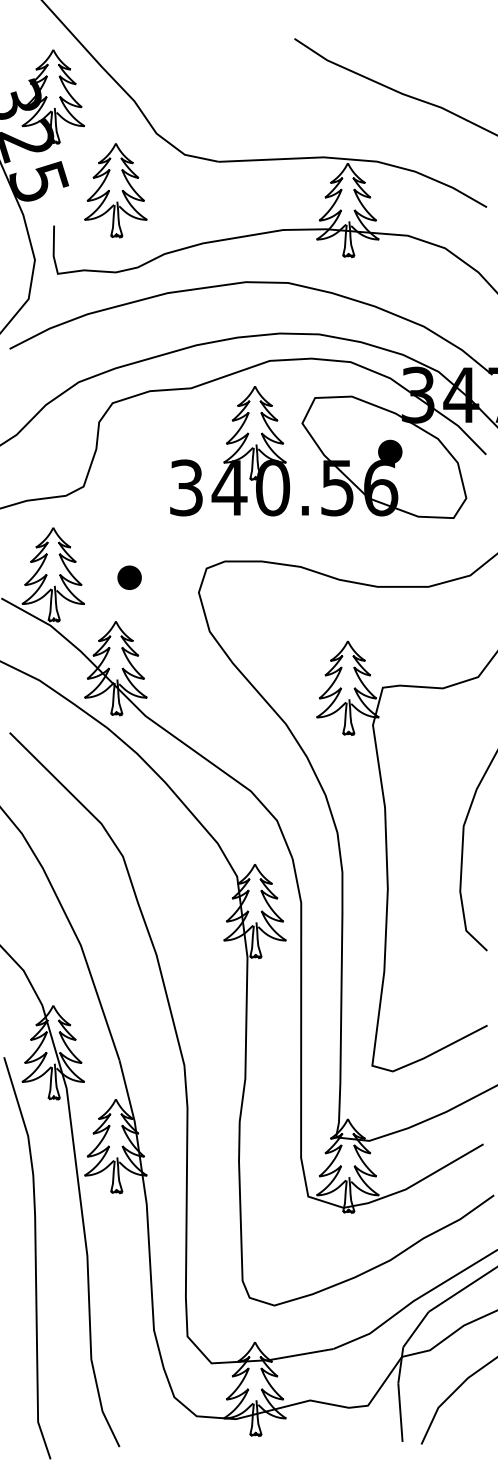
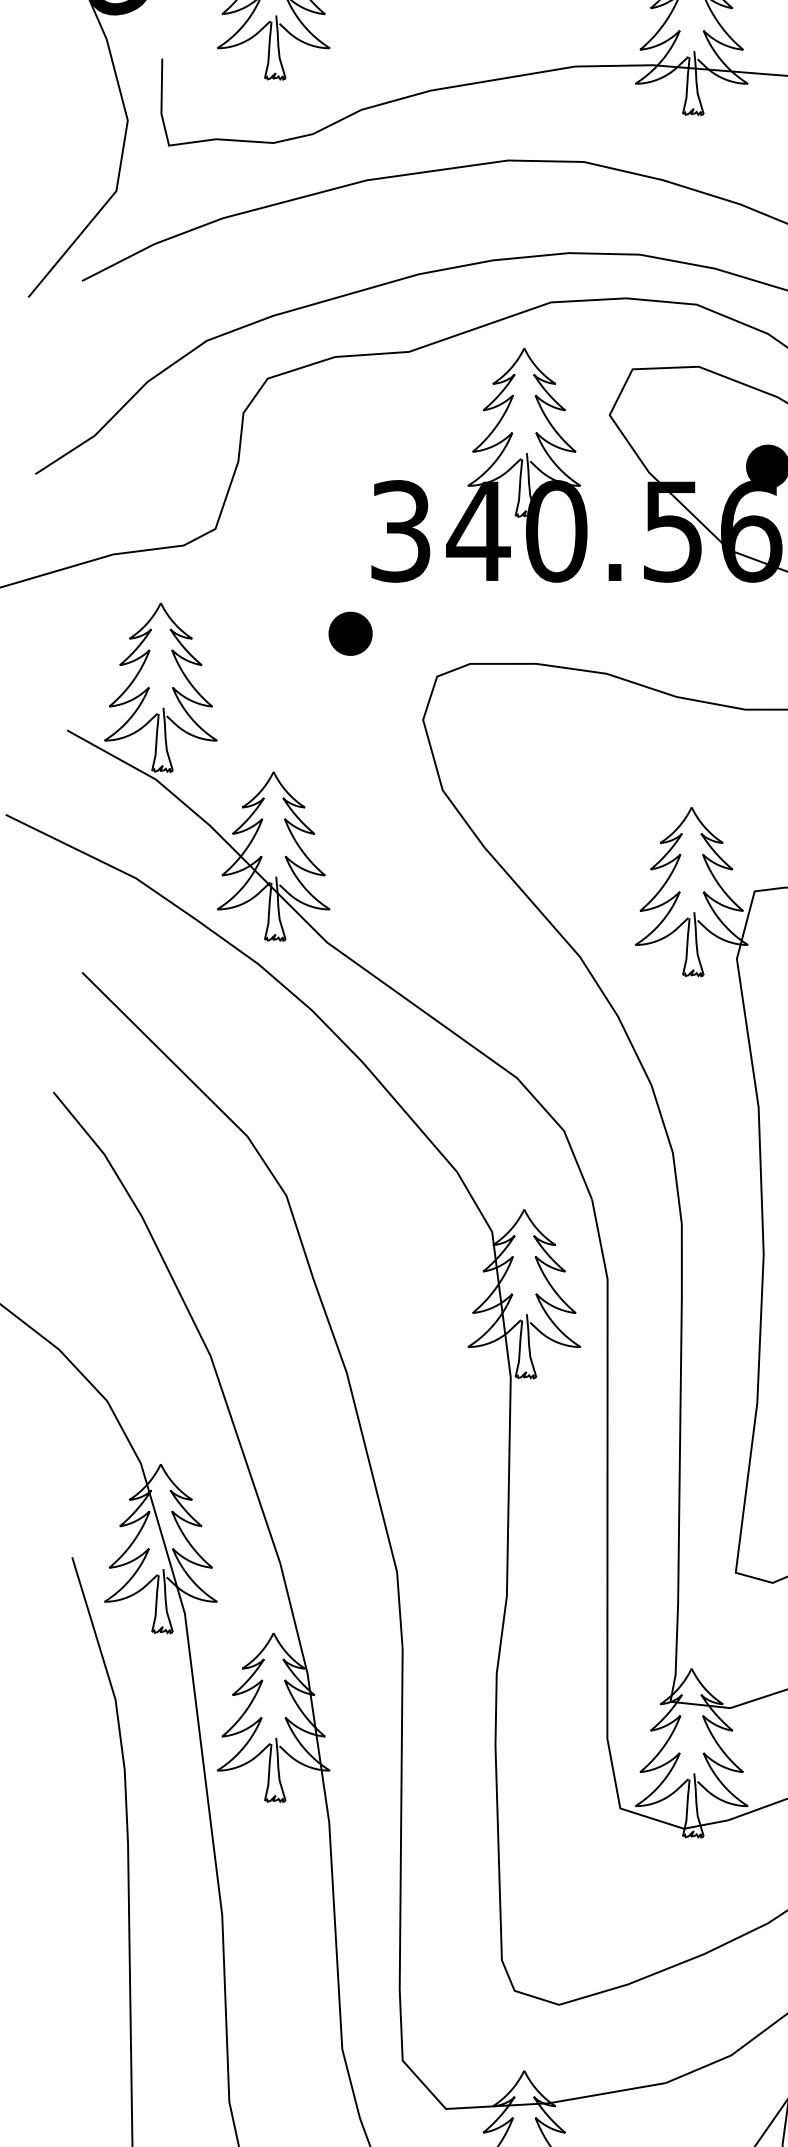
part: (129, 577) -> (350, 633), moved

